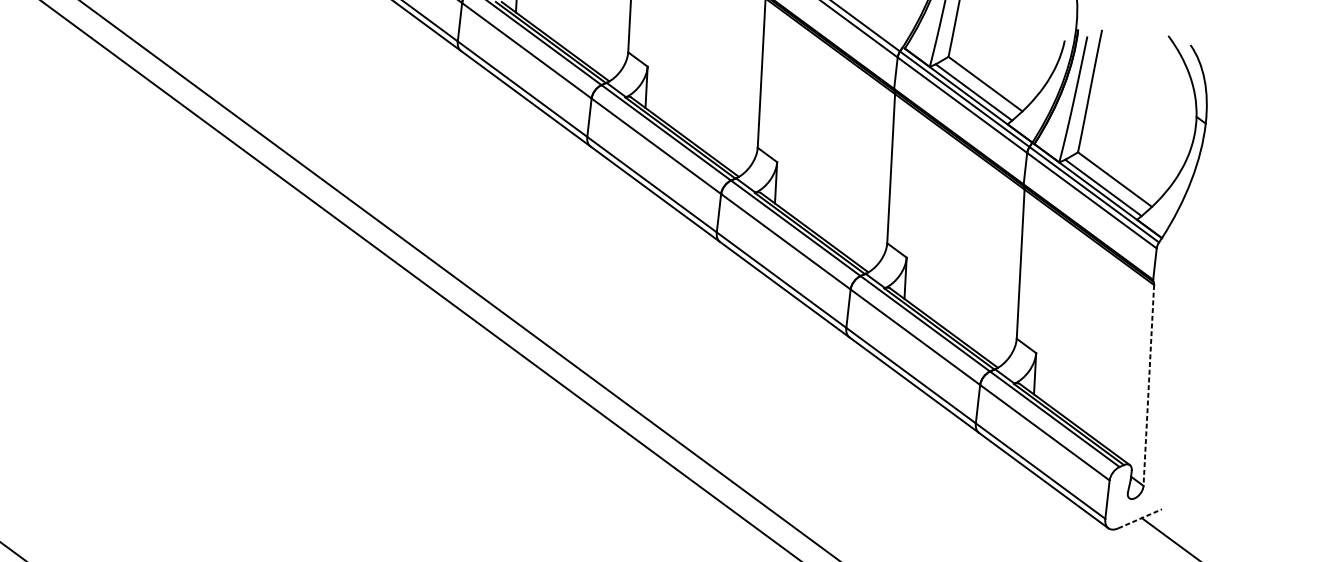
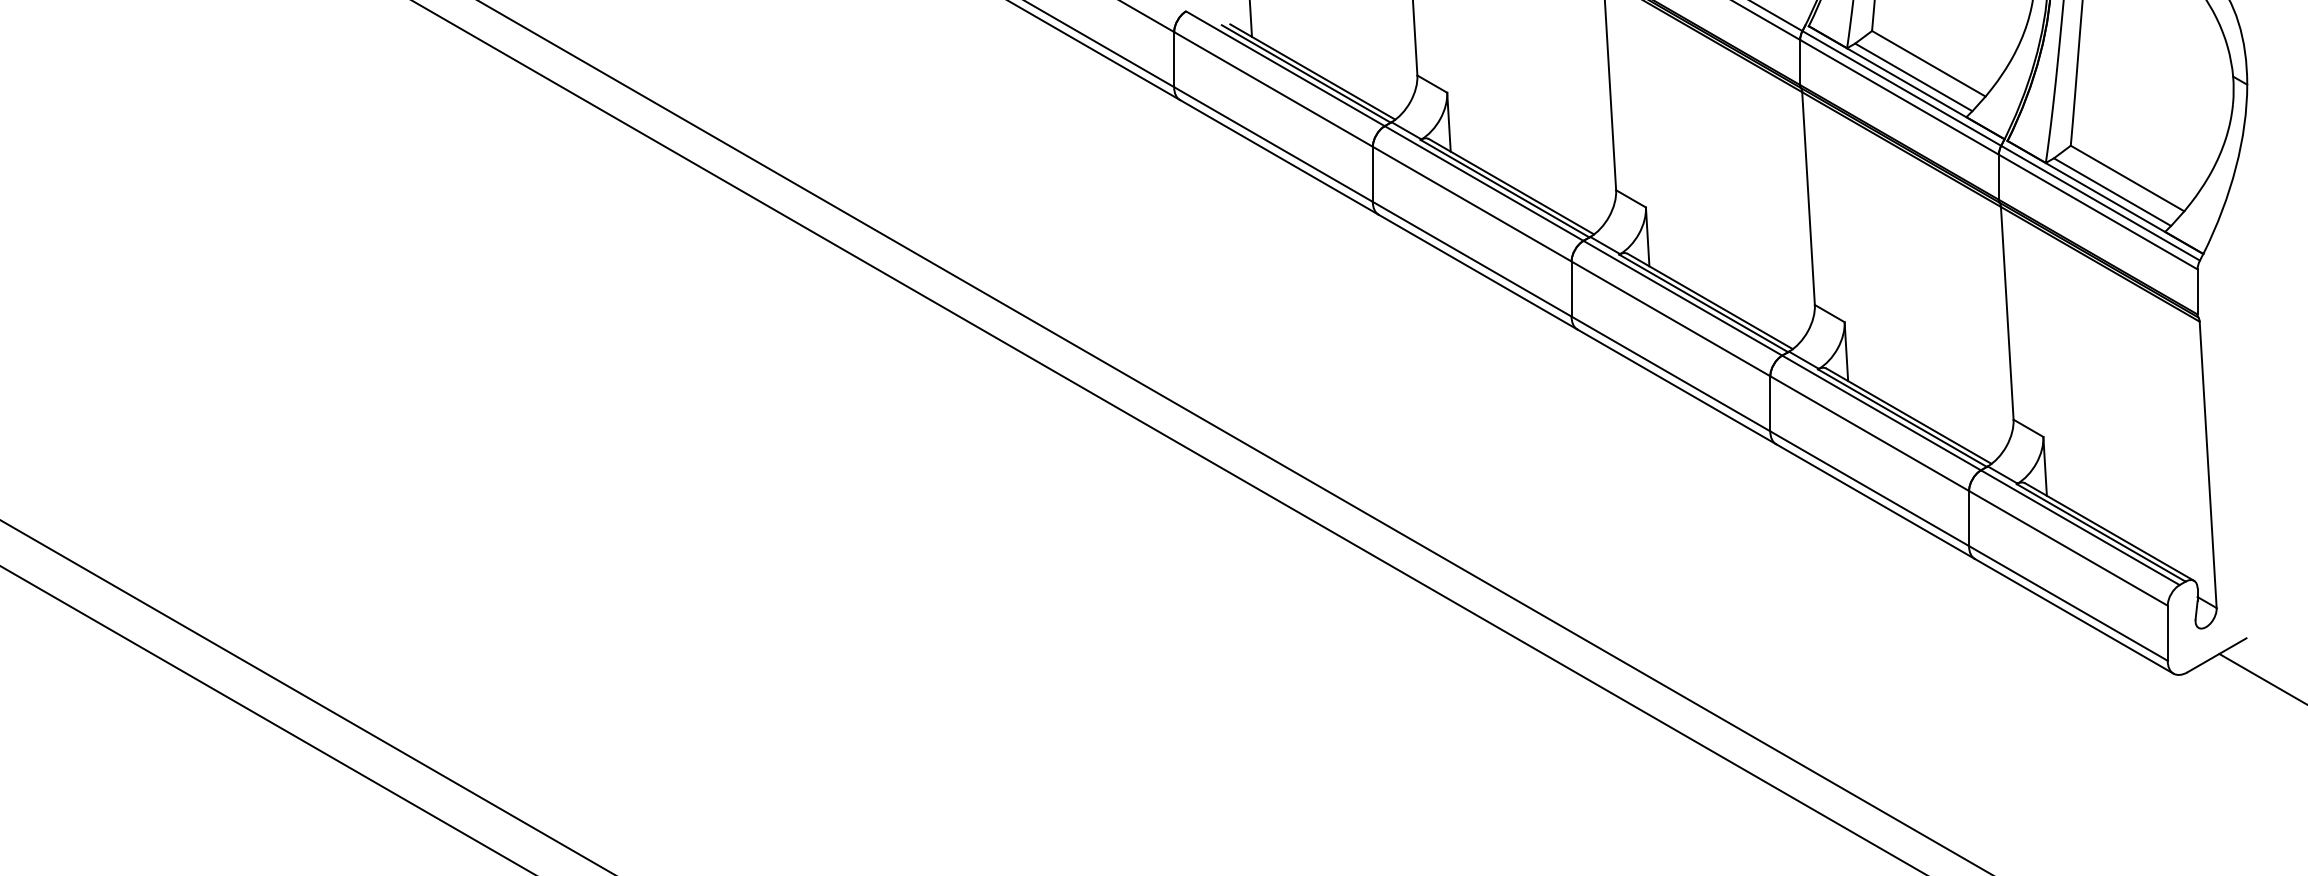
line: (1149, 385) -> (2208, 465), dashed -> solid
line: (1140, 519) -> (2217, 655), dashed -> solid

